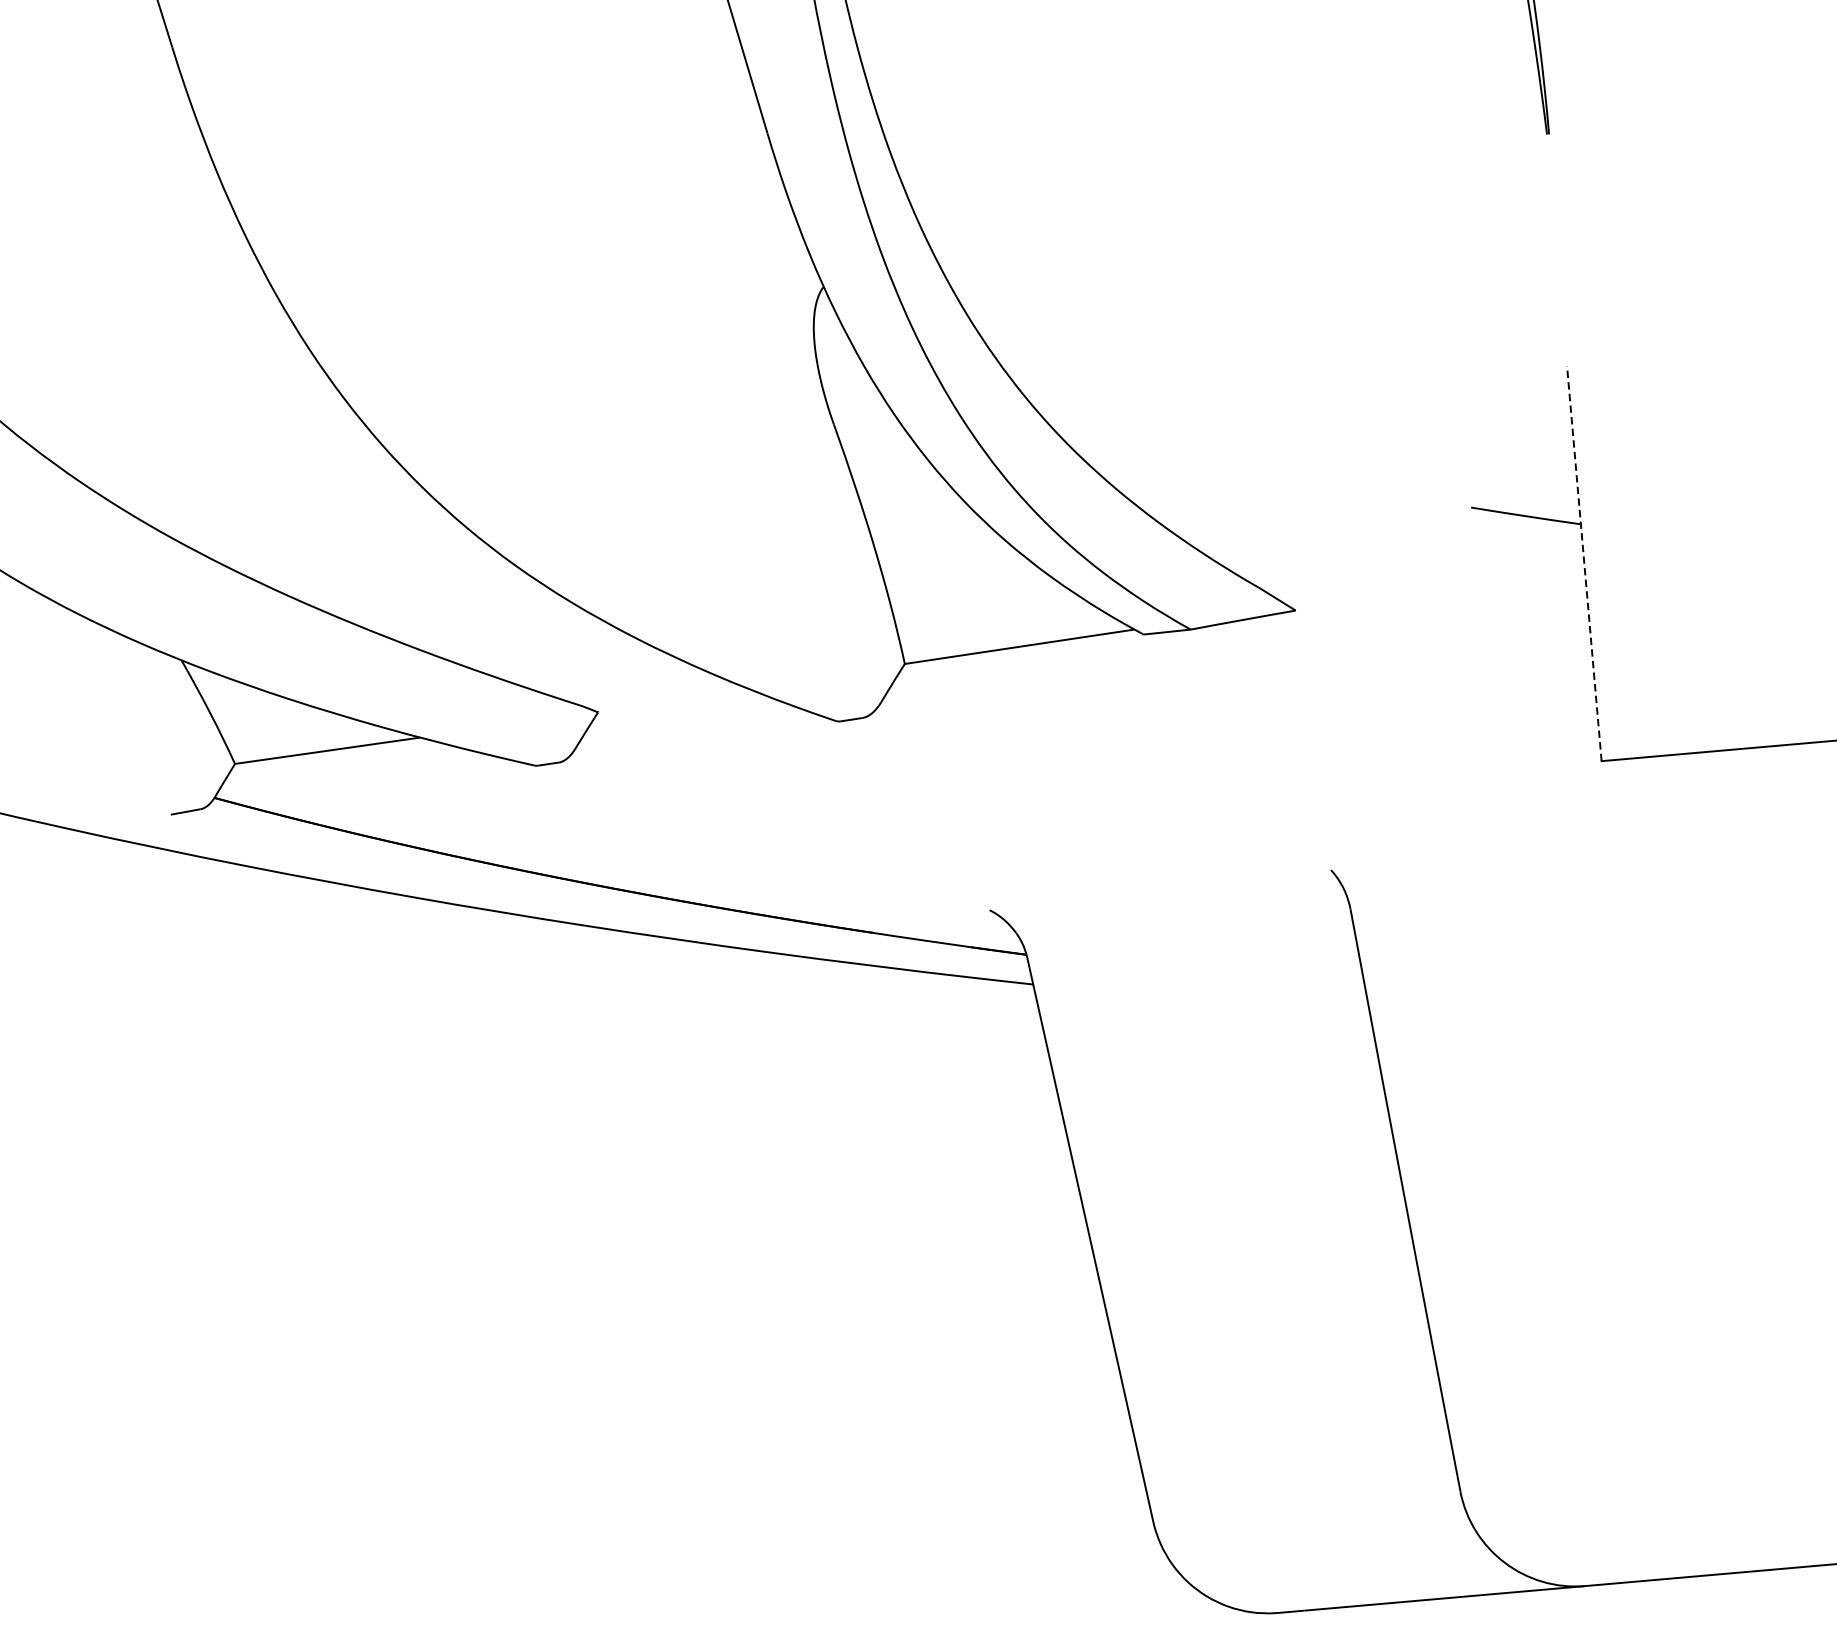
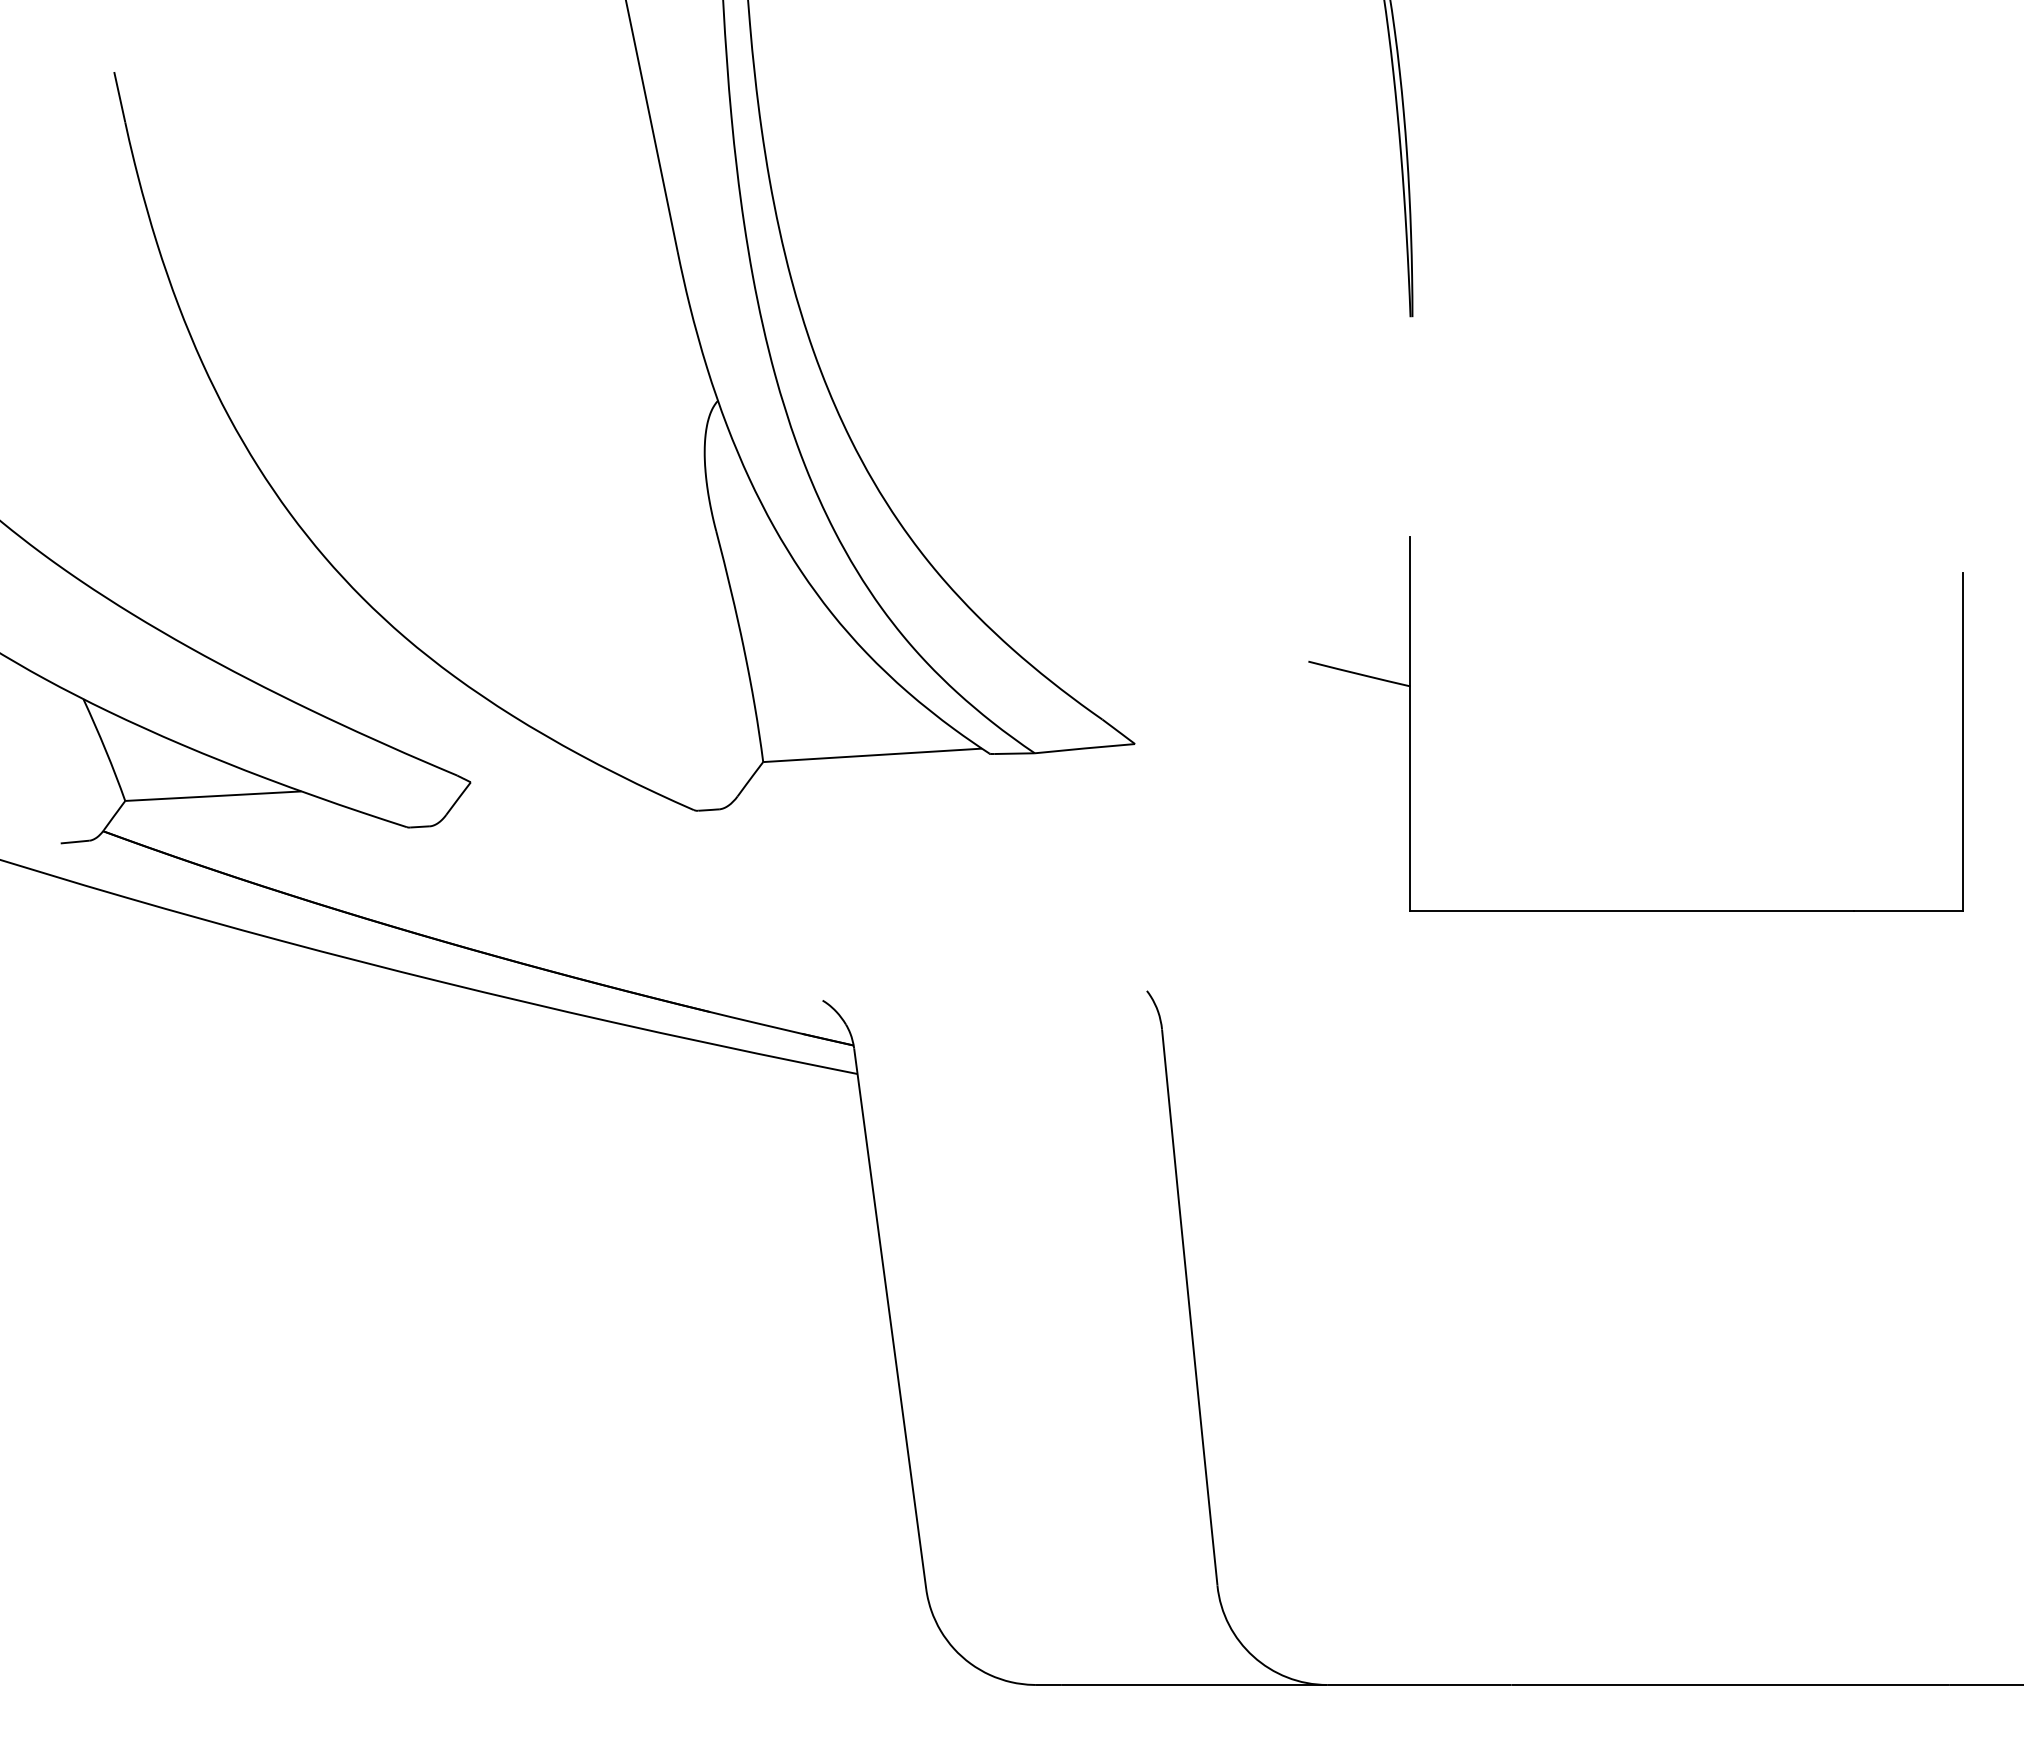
line: (1584, 563) -> (1410, 723), dashed -> solid

